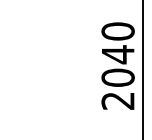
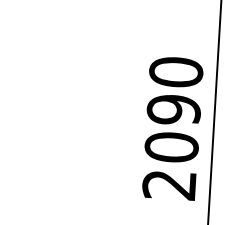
text: (117, 54) -> (172, 109), 2040 -> 2090

